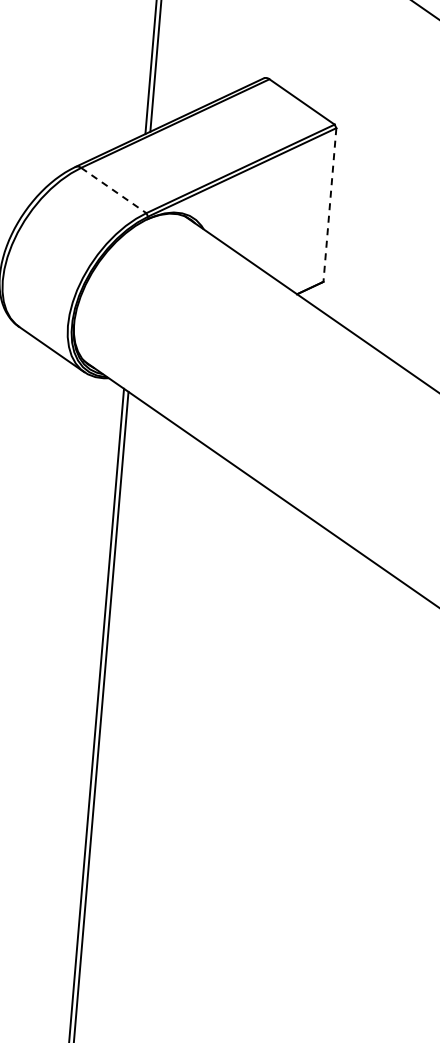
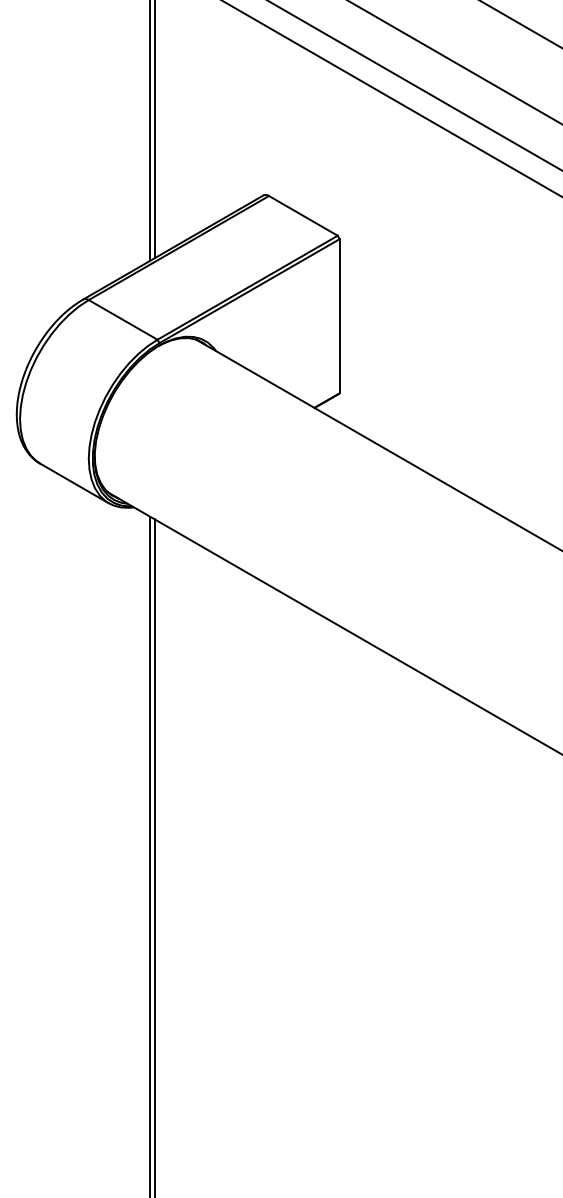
line: (114, 190) -> (123, 319), dashed -> solid
line: (329, 205) -> (339, 316), dashed -> solid

